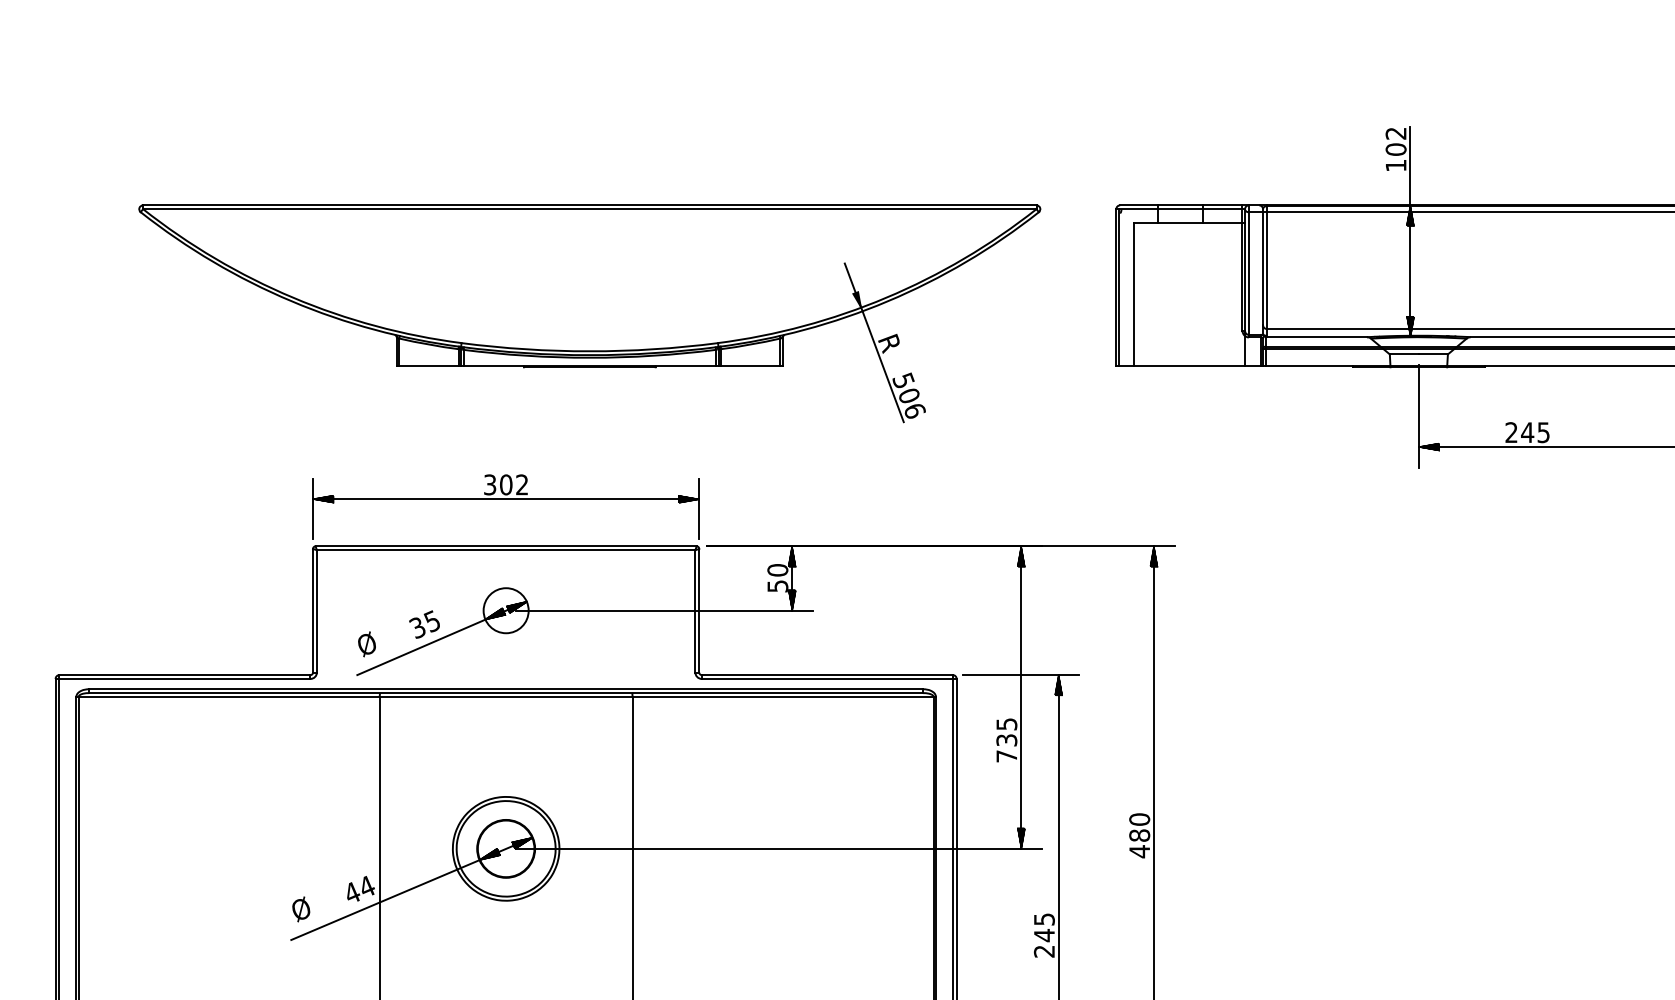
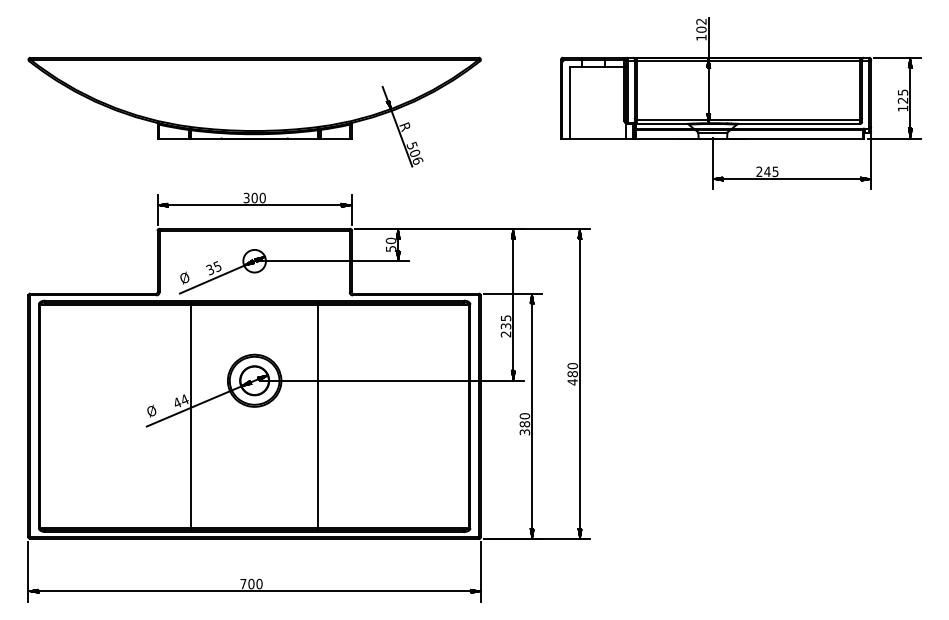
part: (589, 312) -> (254, 111), moved
text: (521, 483) -> (262, 197), 302 -> 300
text: (1005, 756) -> (505, 334), 735 -> 235
text: (1043, 935) -> (524, 424), 245 -> 380

